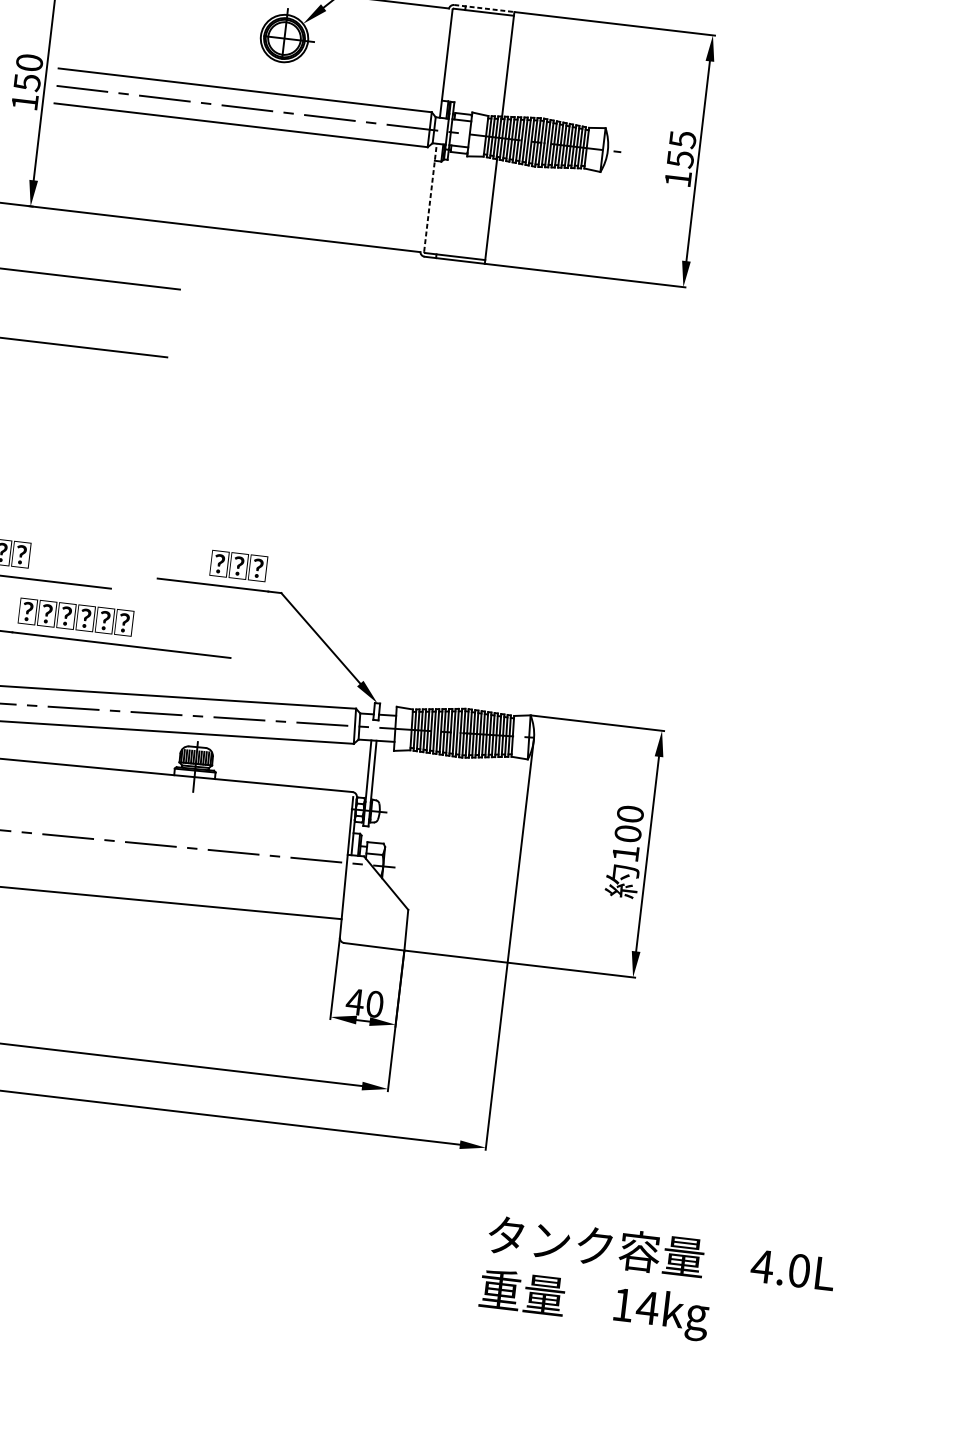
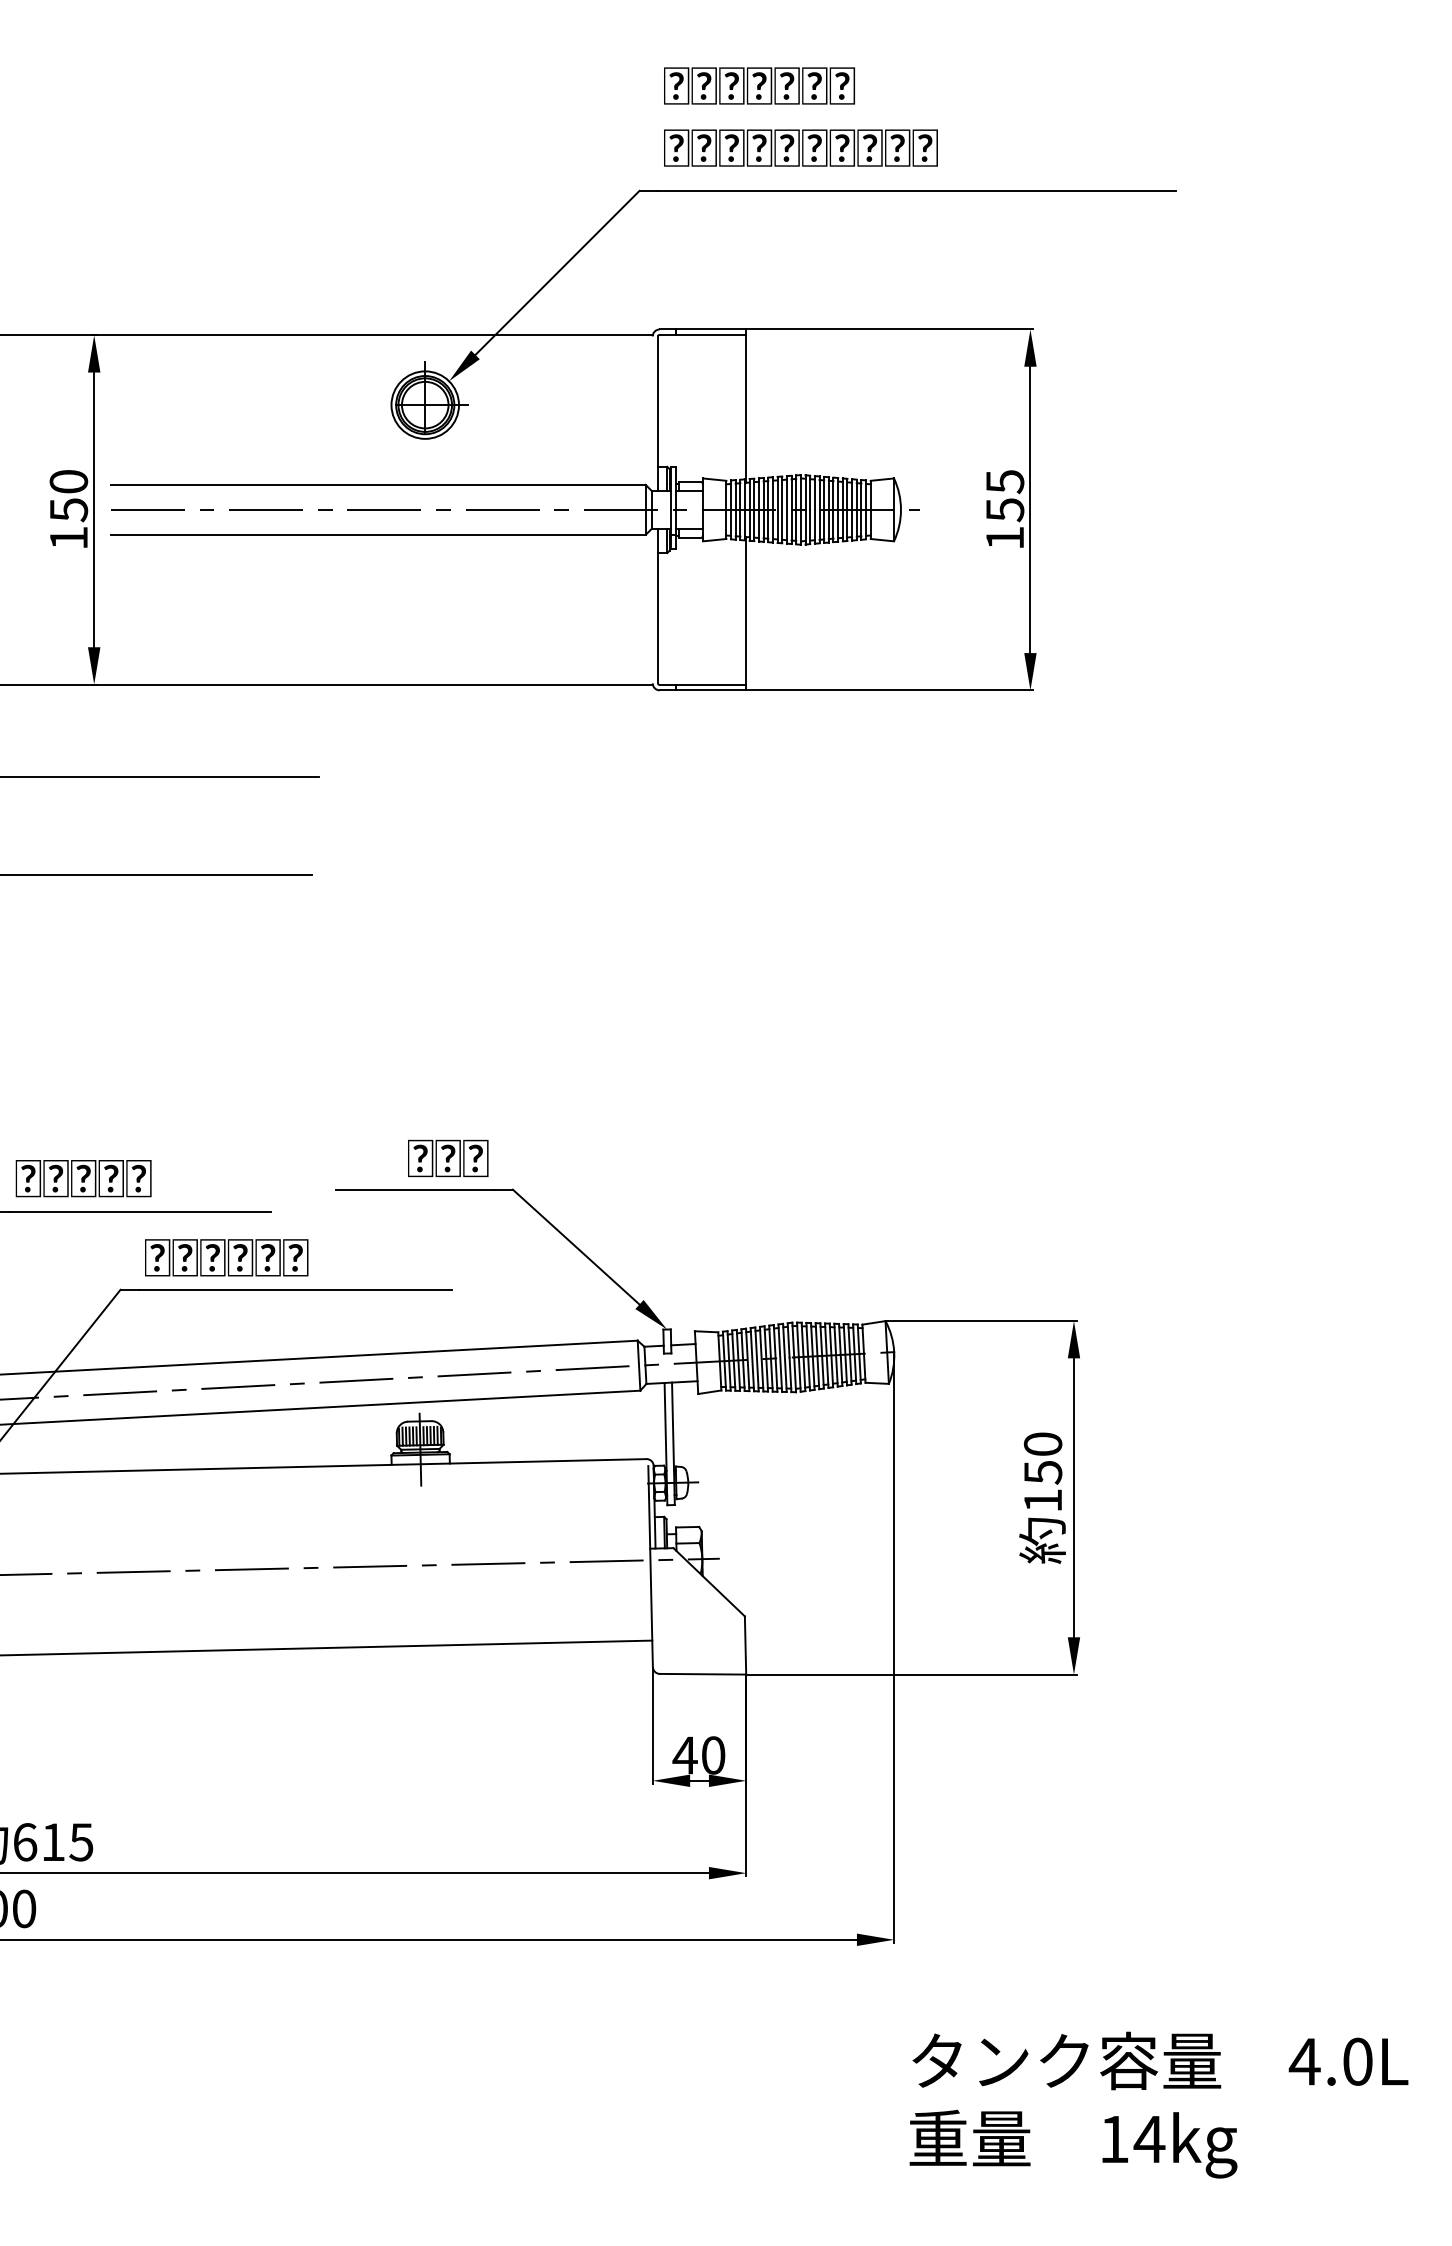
line: (484, 8) -> (703, 329), dashed -> solid
line: (430, 197) -> (658, 605), dashed -> solid
text: (627, 833) -> (1042, 1472), 100 -> 150

